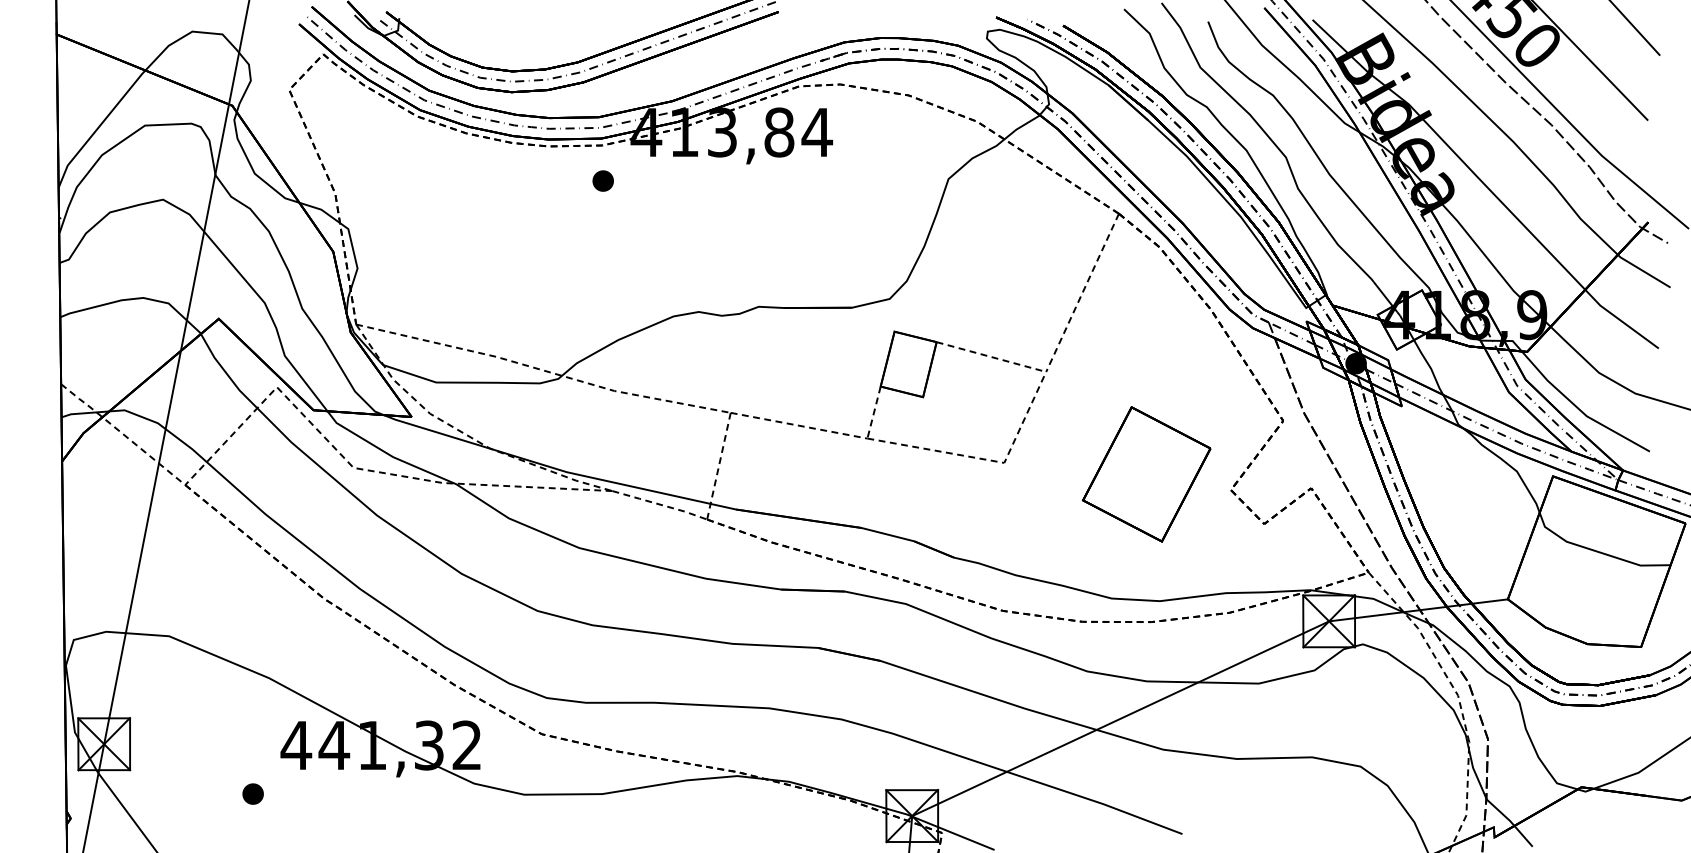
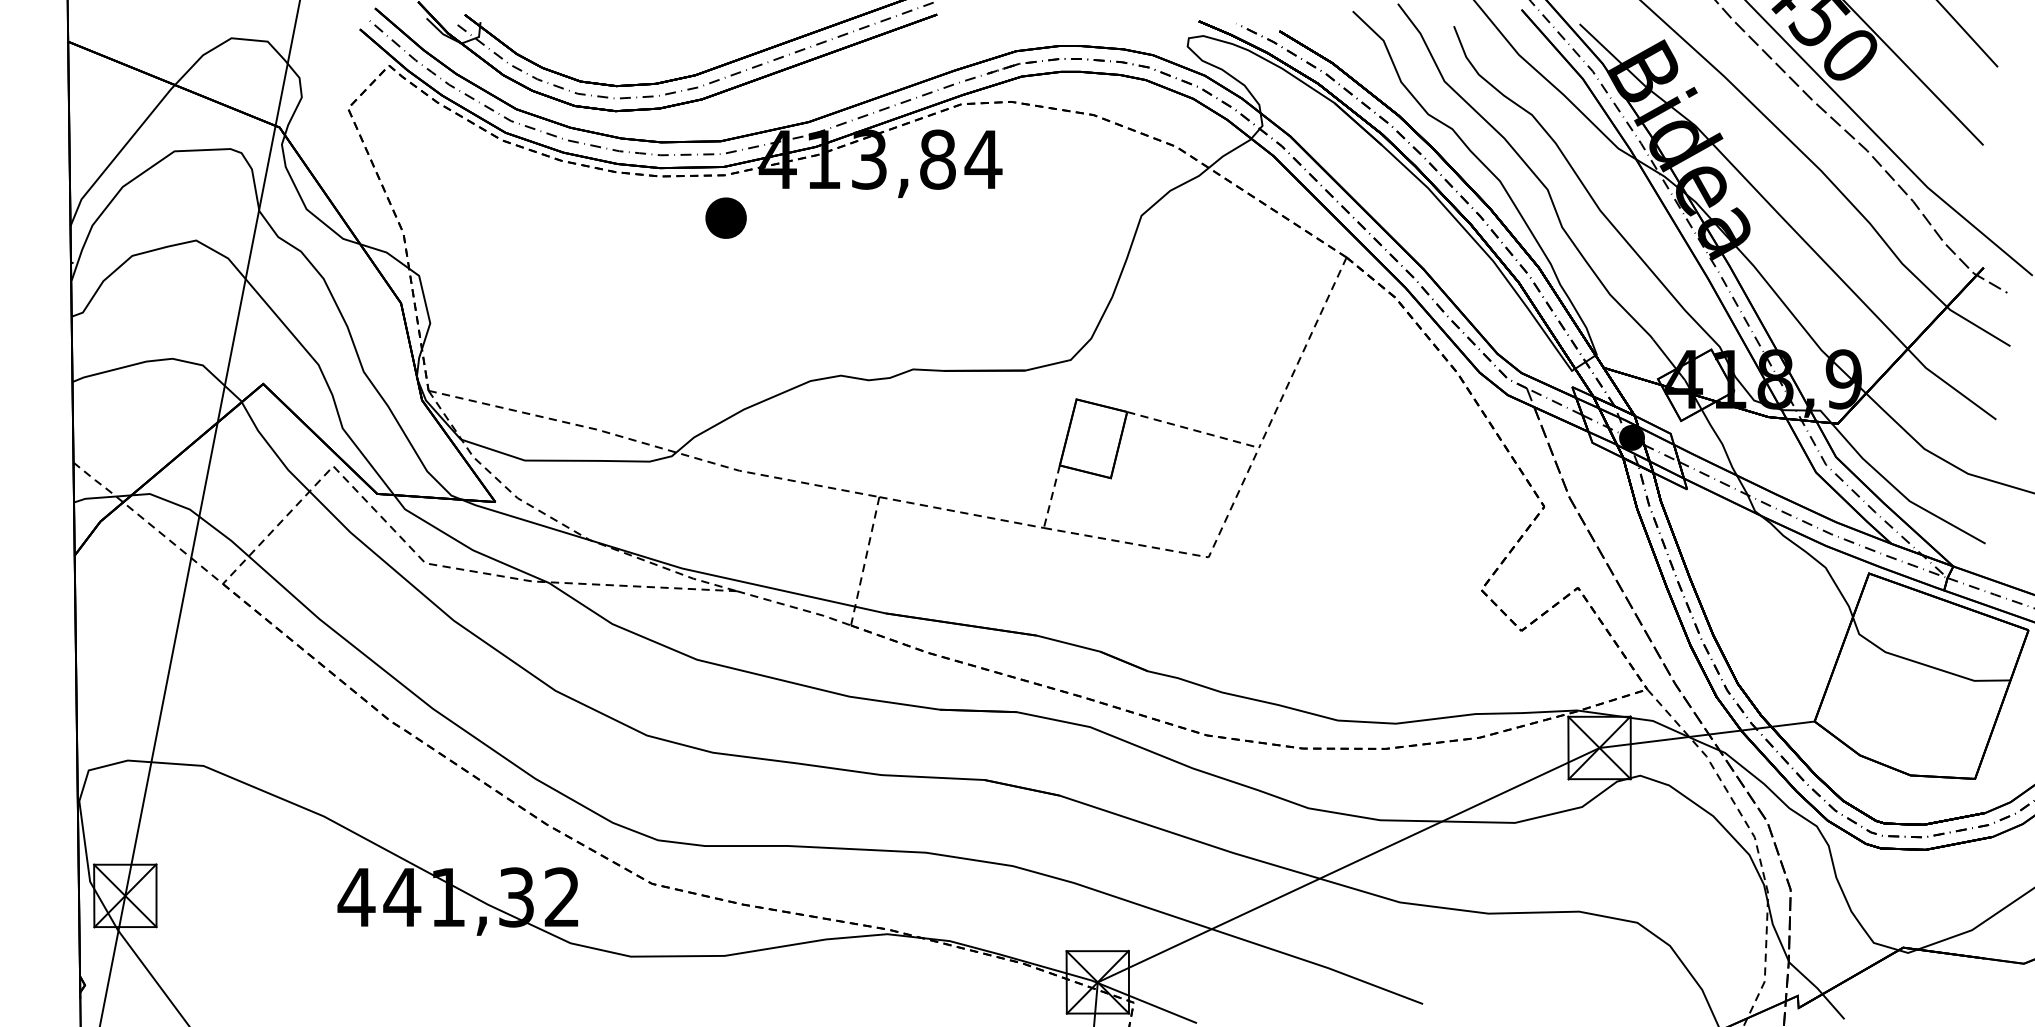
part: (602, 180) -> (725, 217), size x1.6
part: (1146, 474) -> (1379, 571), removed
part: (252, 793) -> (303, 955), removed

